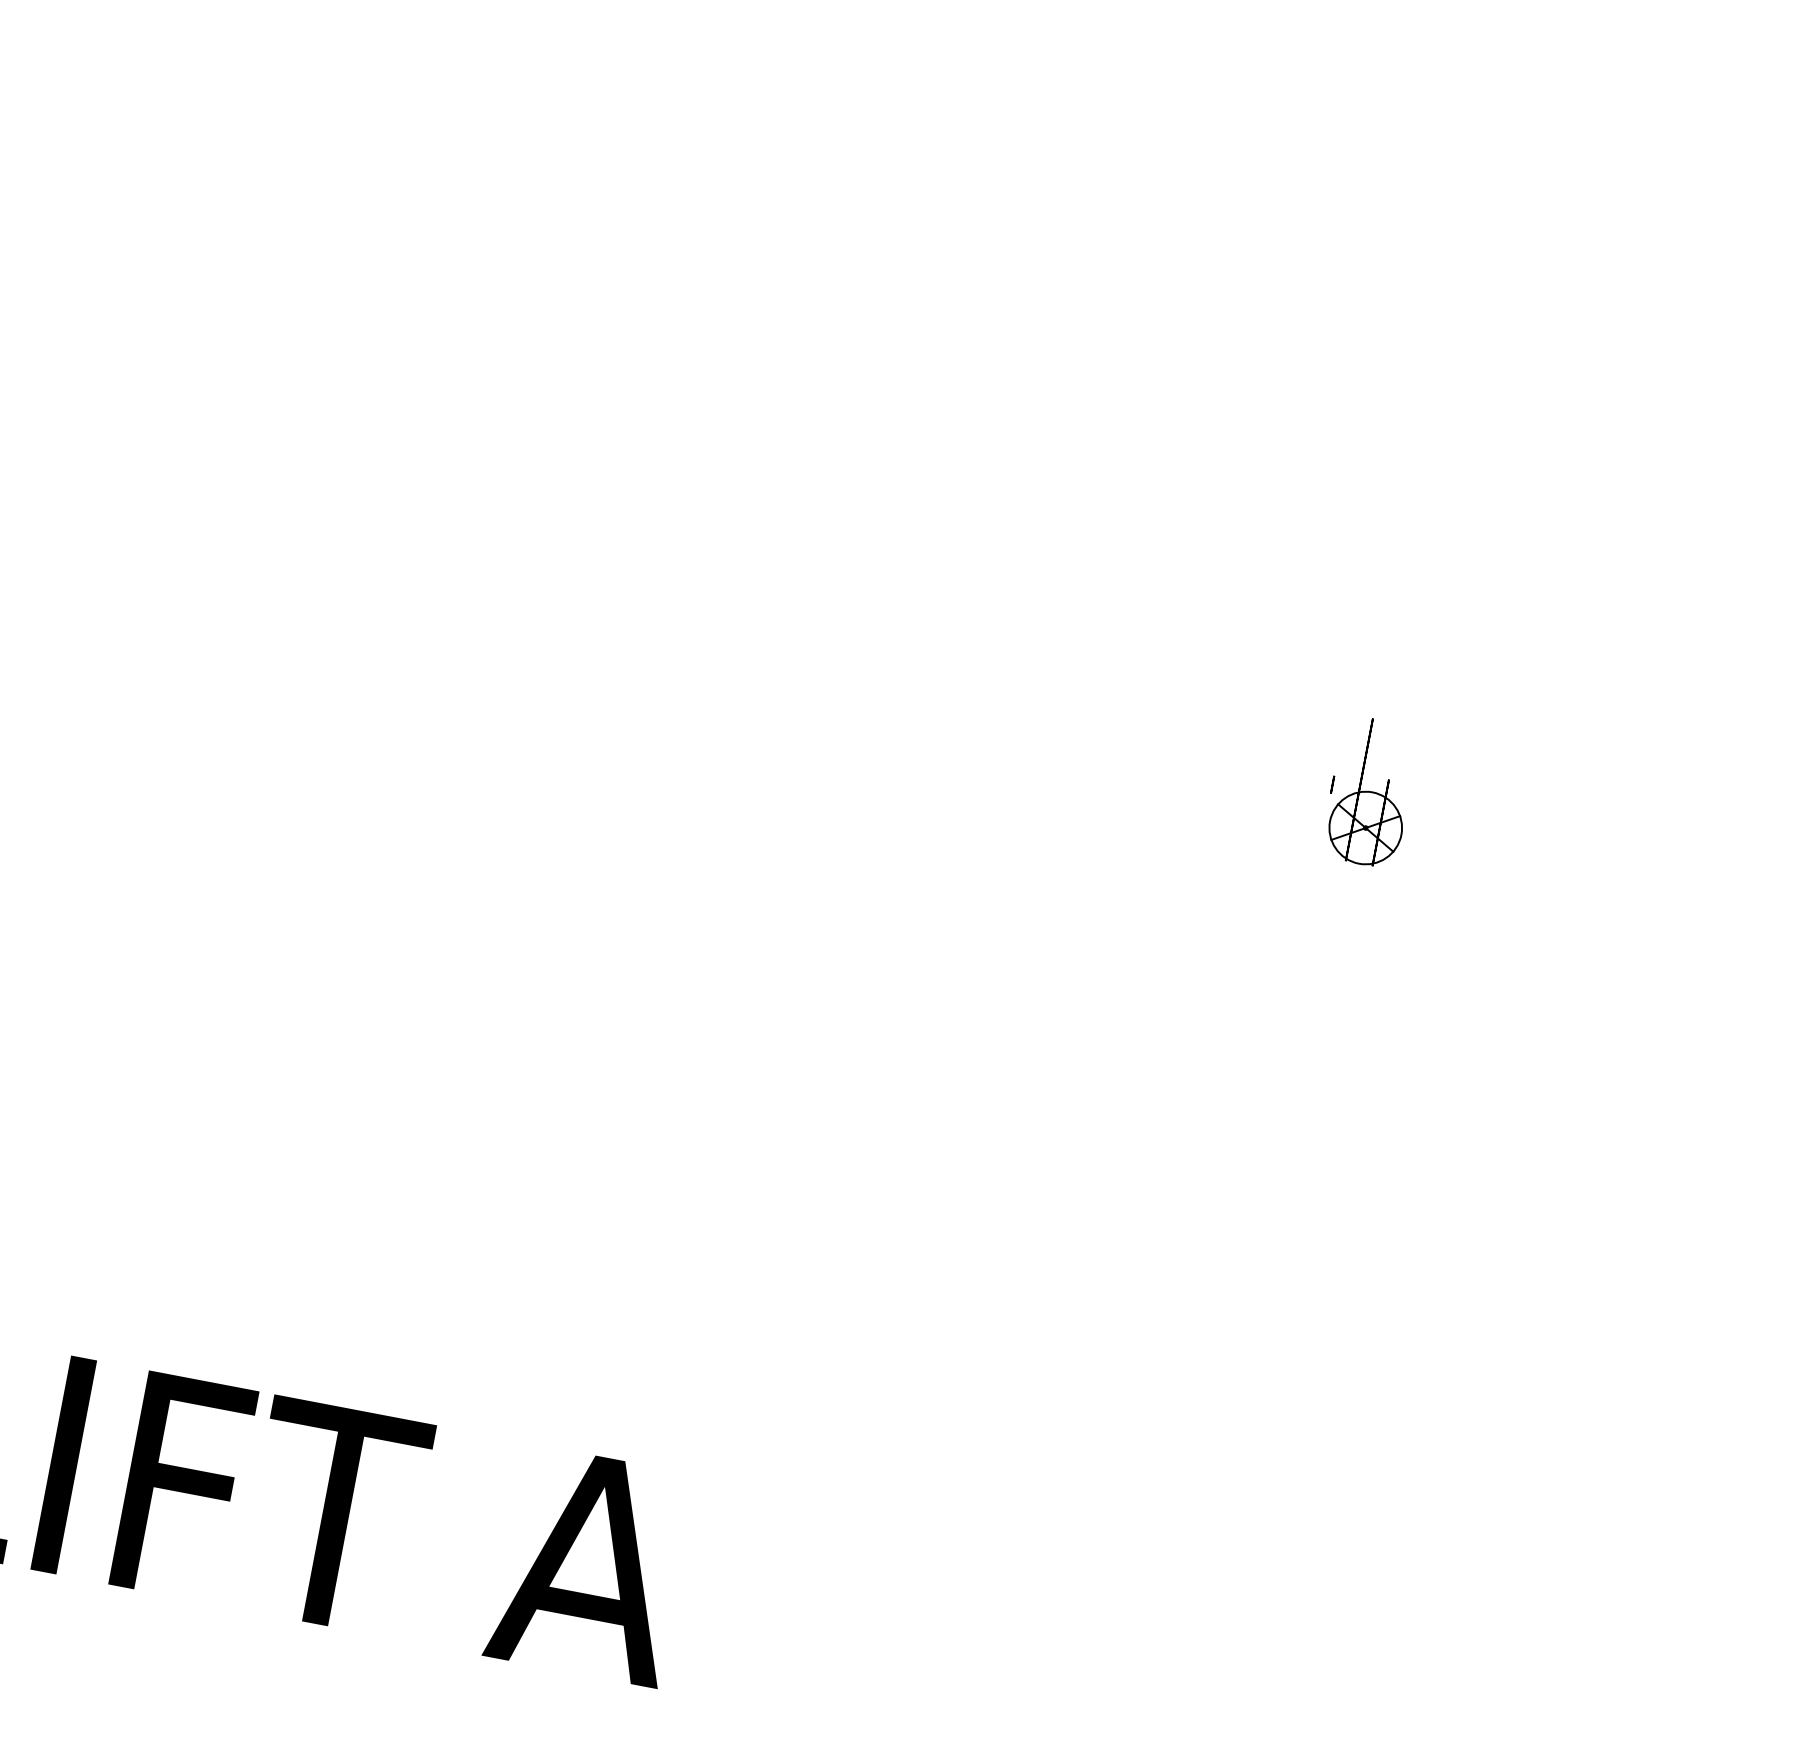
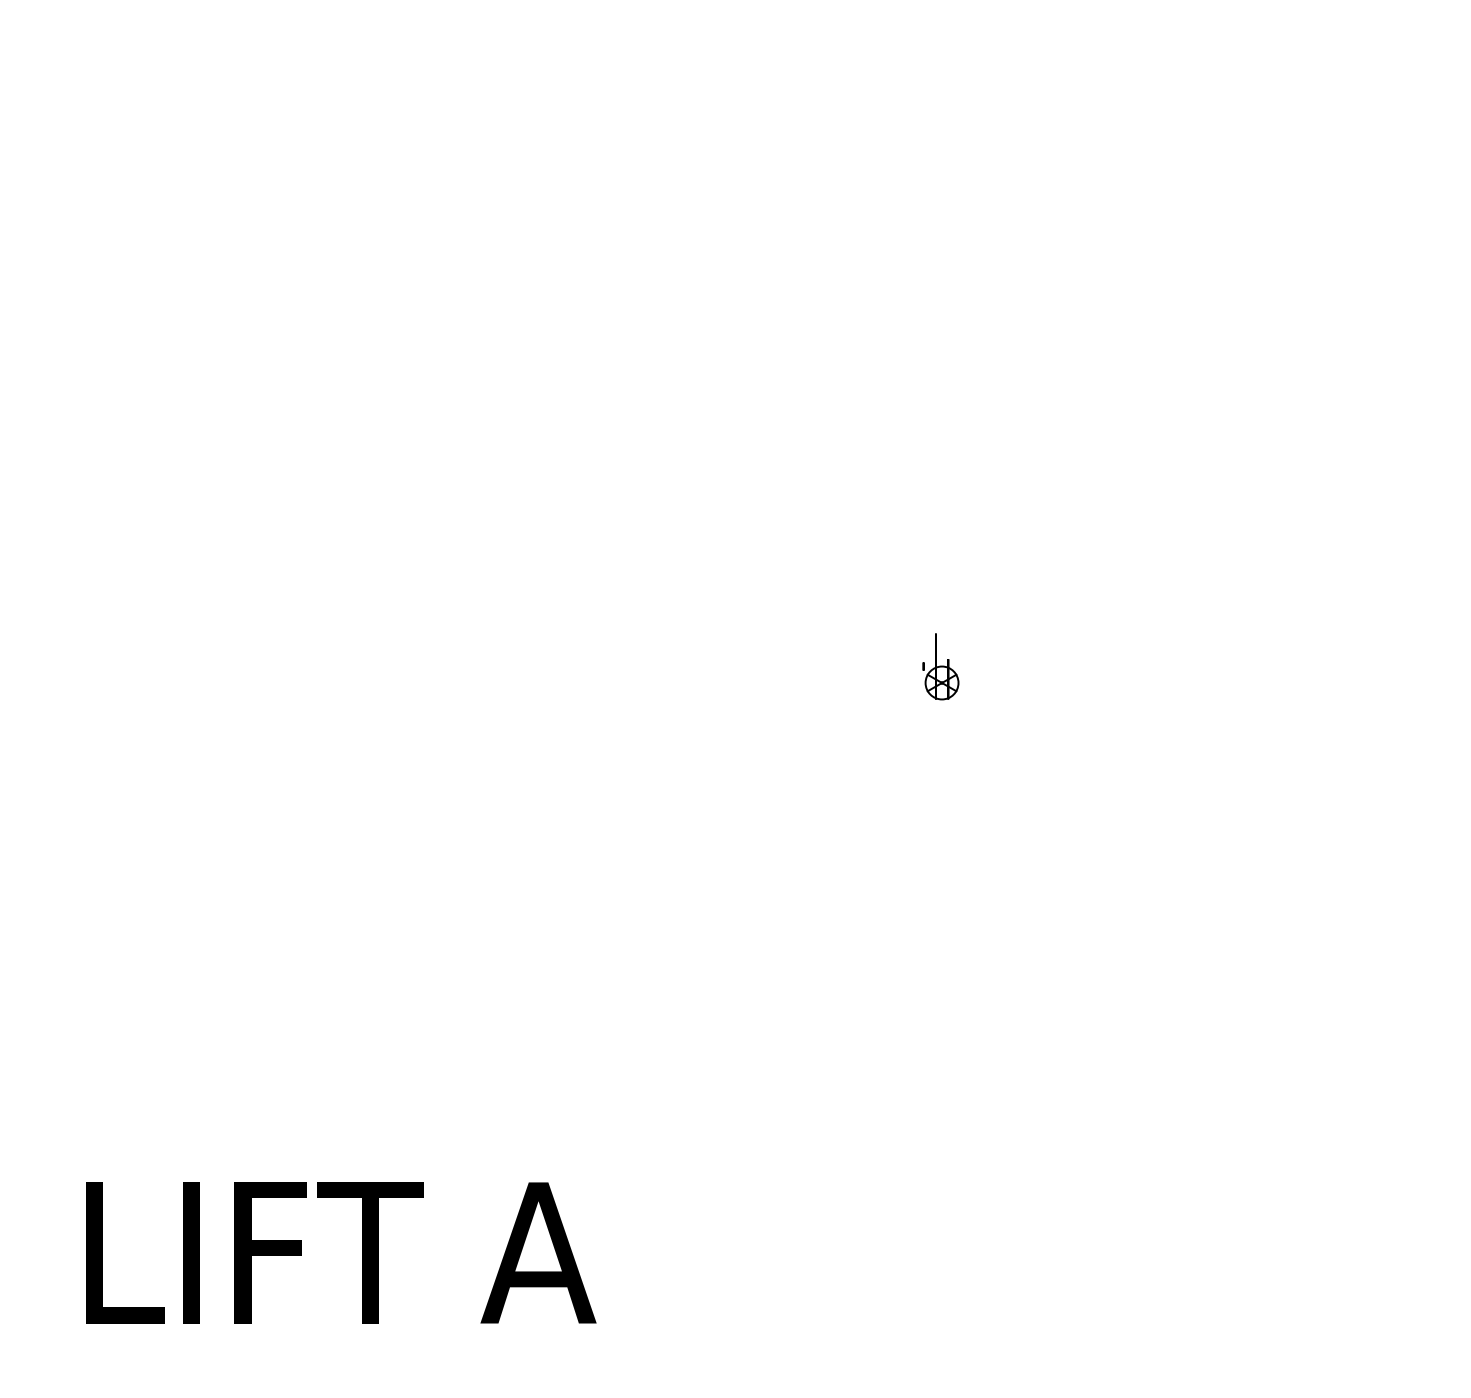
part: (1369, 792) -> (940, 666), size x0.7

